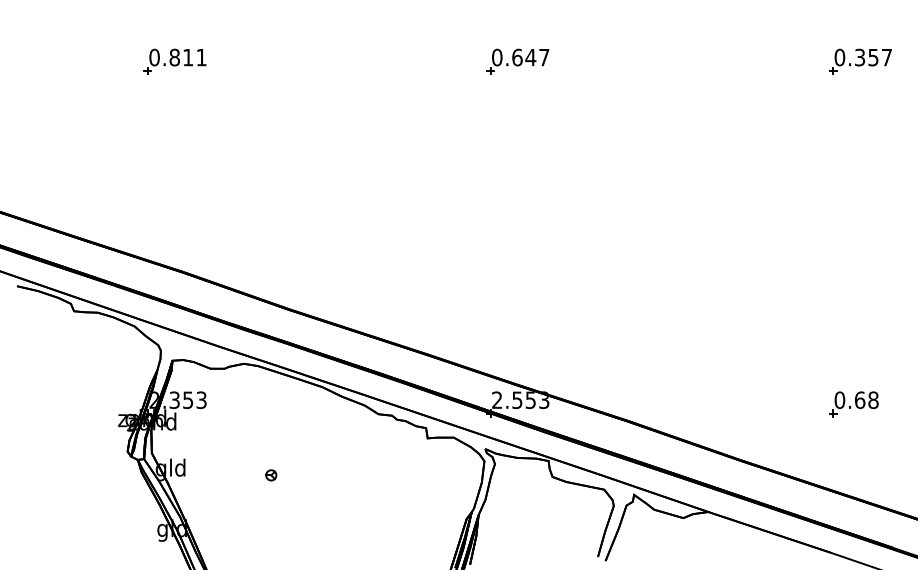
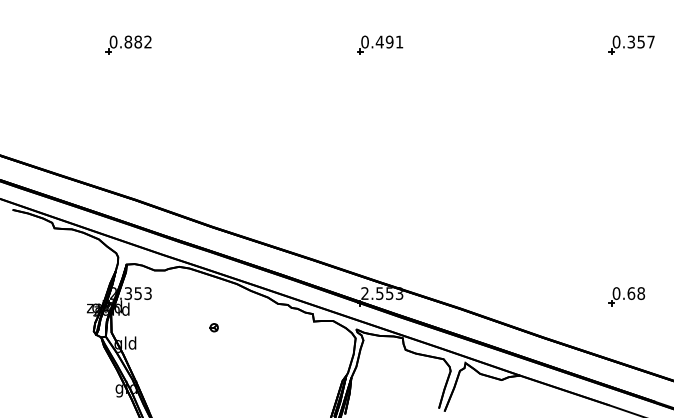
text: (193, 56) -> (142, 41), 0.811 -> 0.882
text: (530, 56) -> (389, 41), 0.647 -> 0.491
part: (270, 475) -> (213, 327), moved

